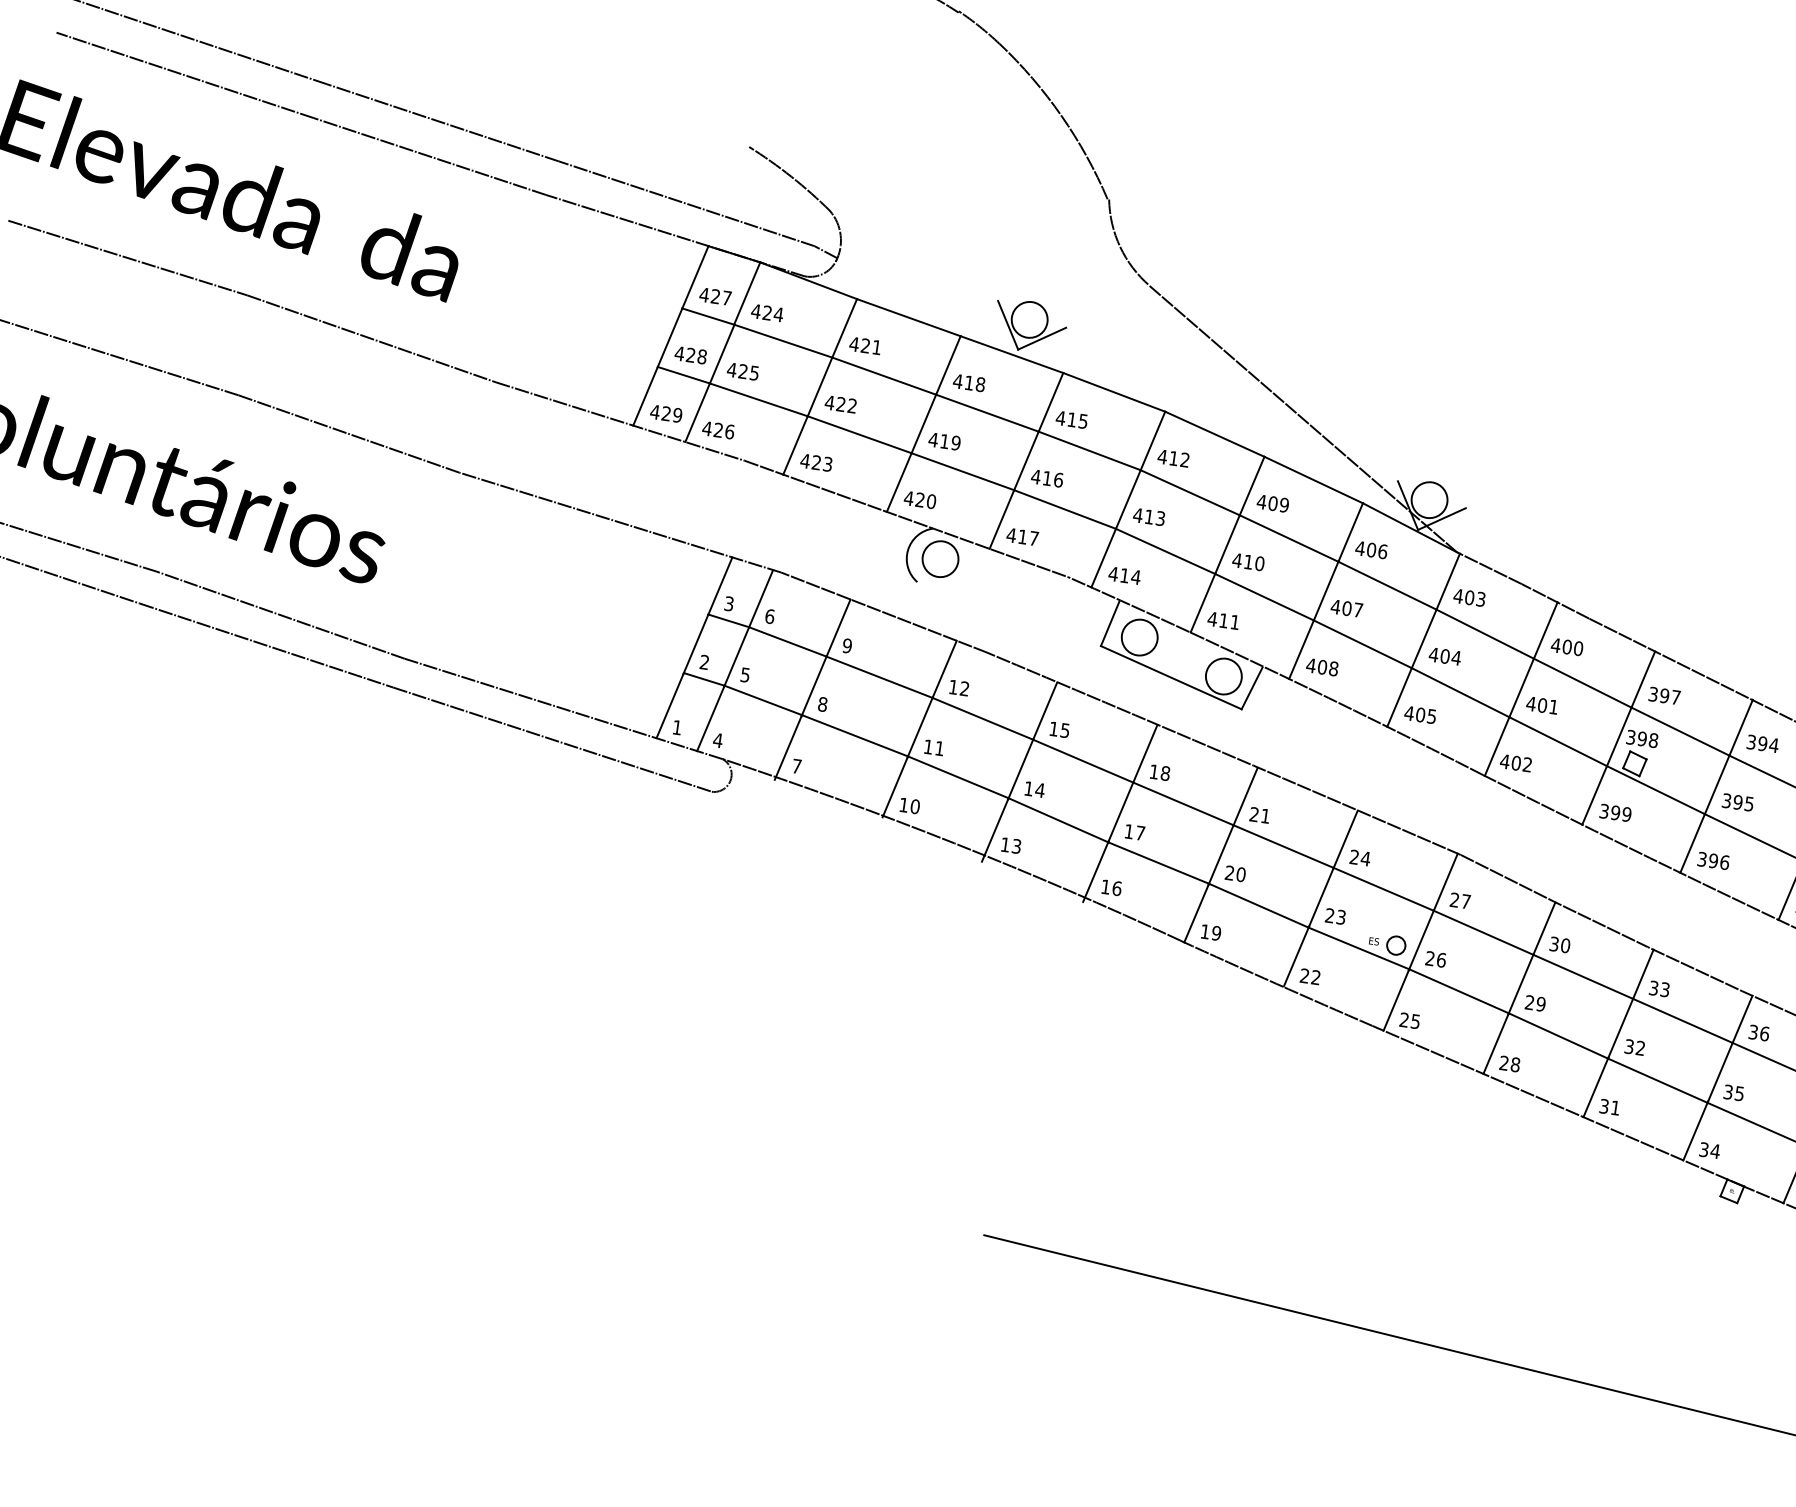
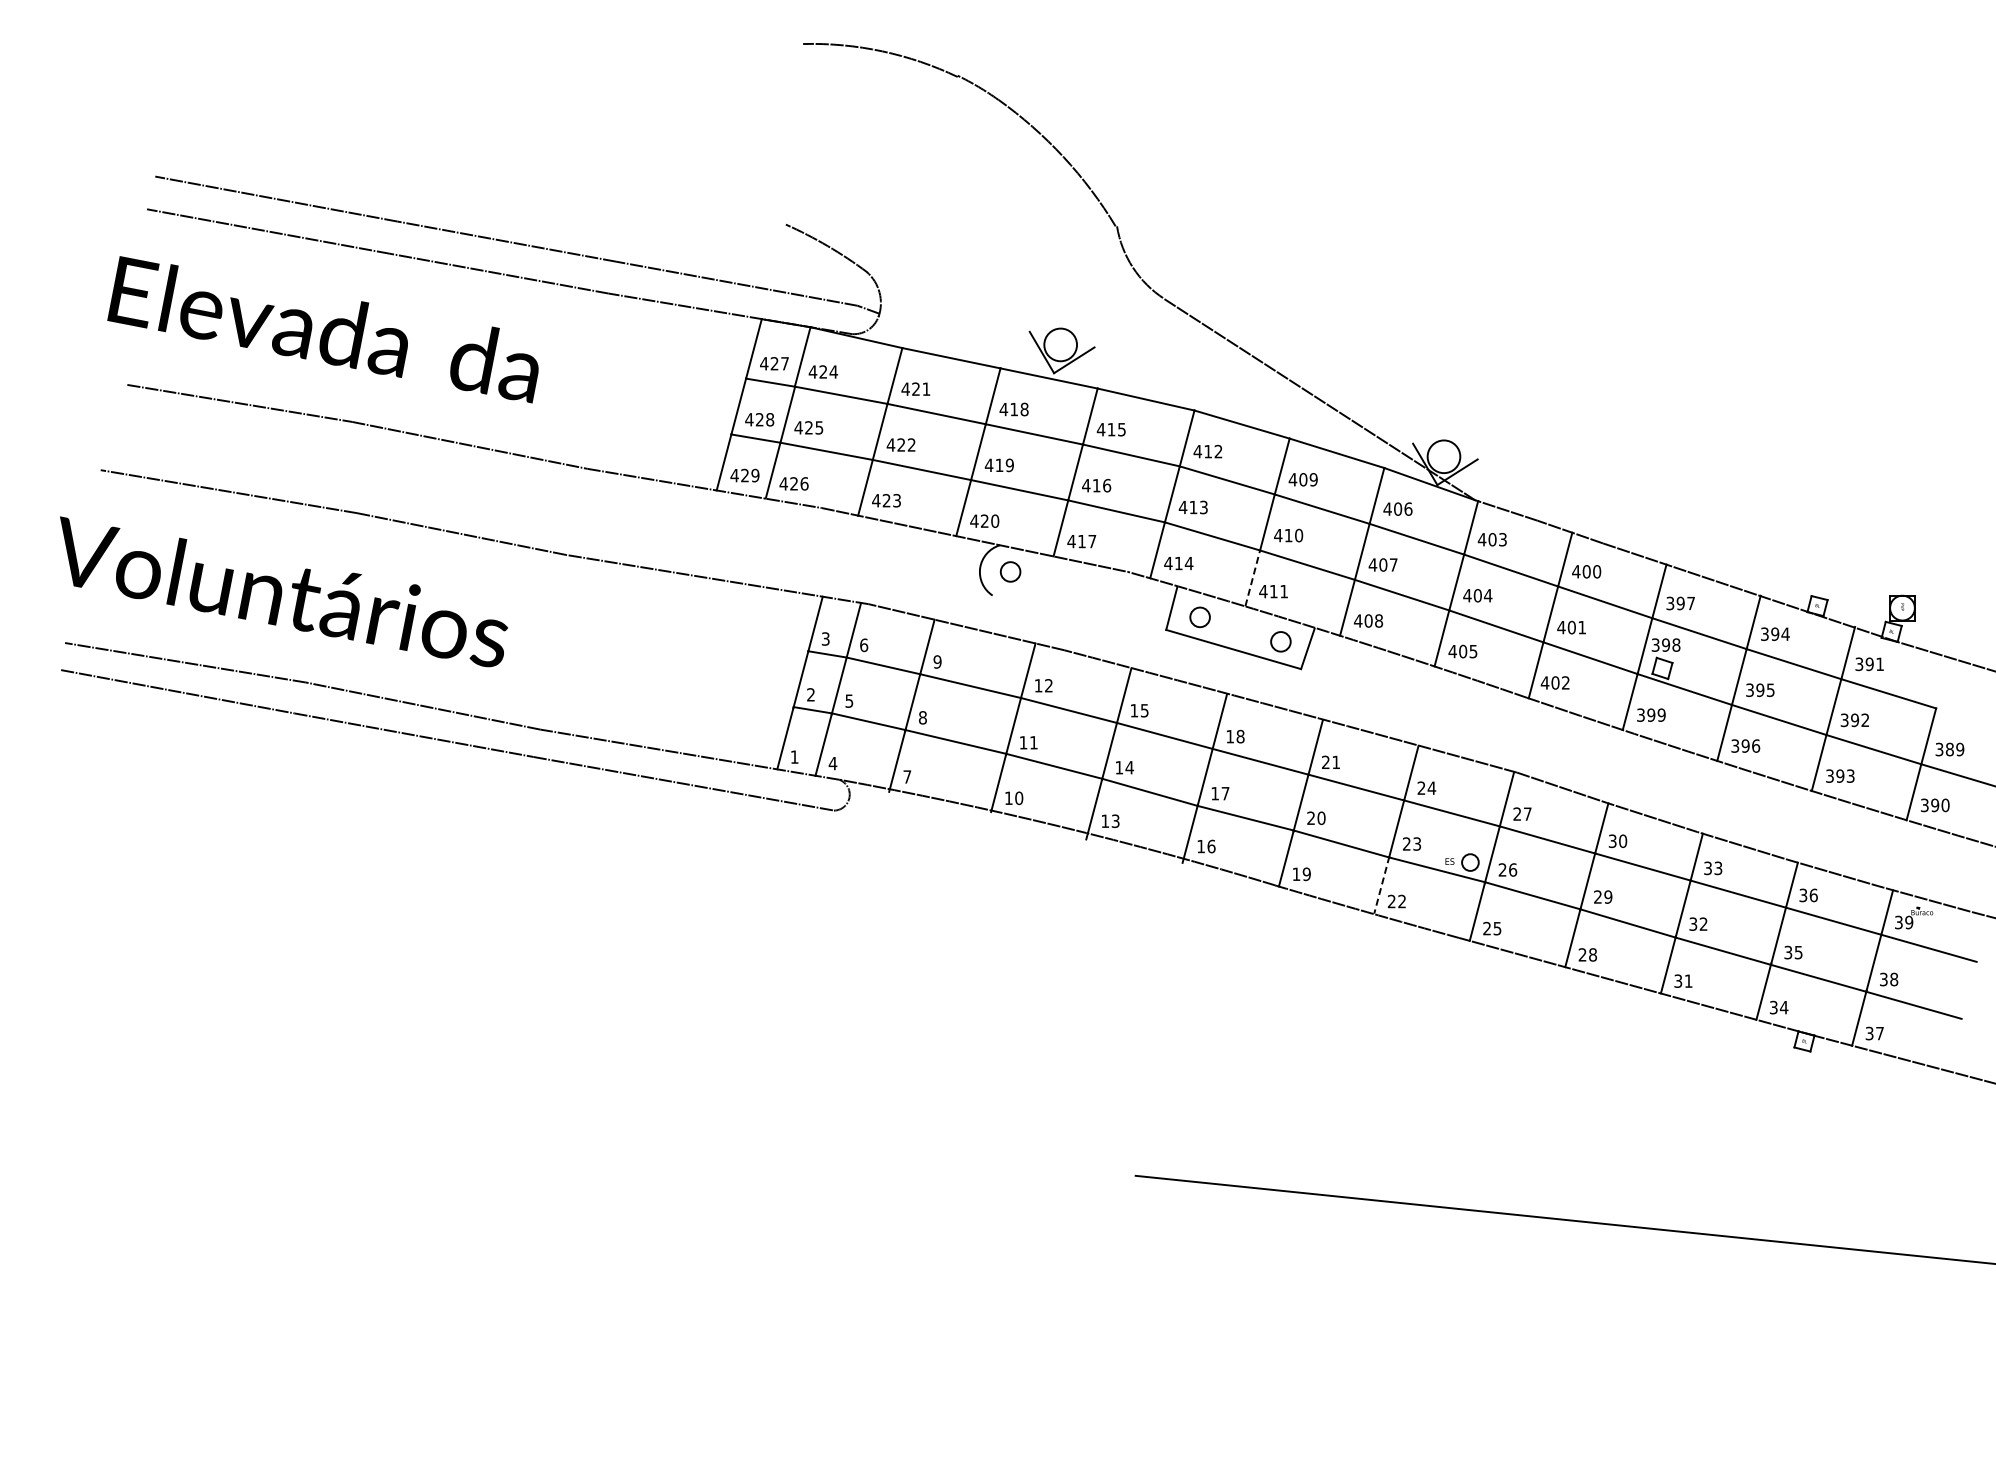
circle: (940, 558) -> (1010, 571), size x0.6
line: (1202, 603) -> (1252, 578), solid -> dashed
circle: (1139, 637) -> (1199, 617), size x0.6
circle: (1223, 676) -> (1280, 641), size x0.6
line: (1296, 955) -> (1381, 884), solid -> dashed

